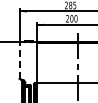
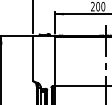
line: (19, 59) -> (33, 57), dashed -> solid

